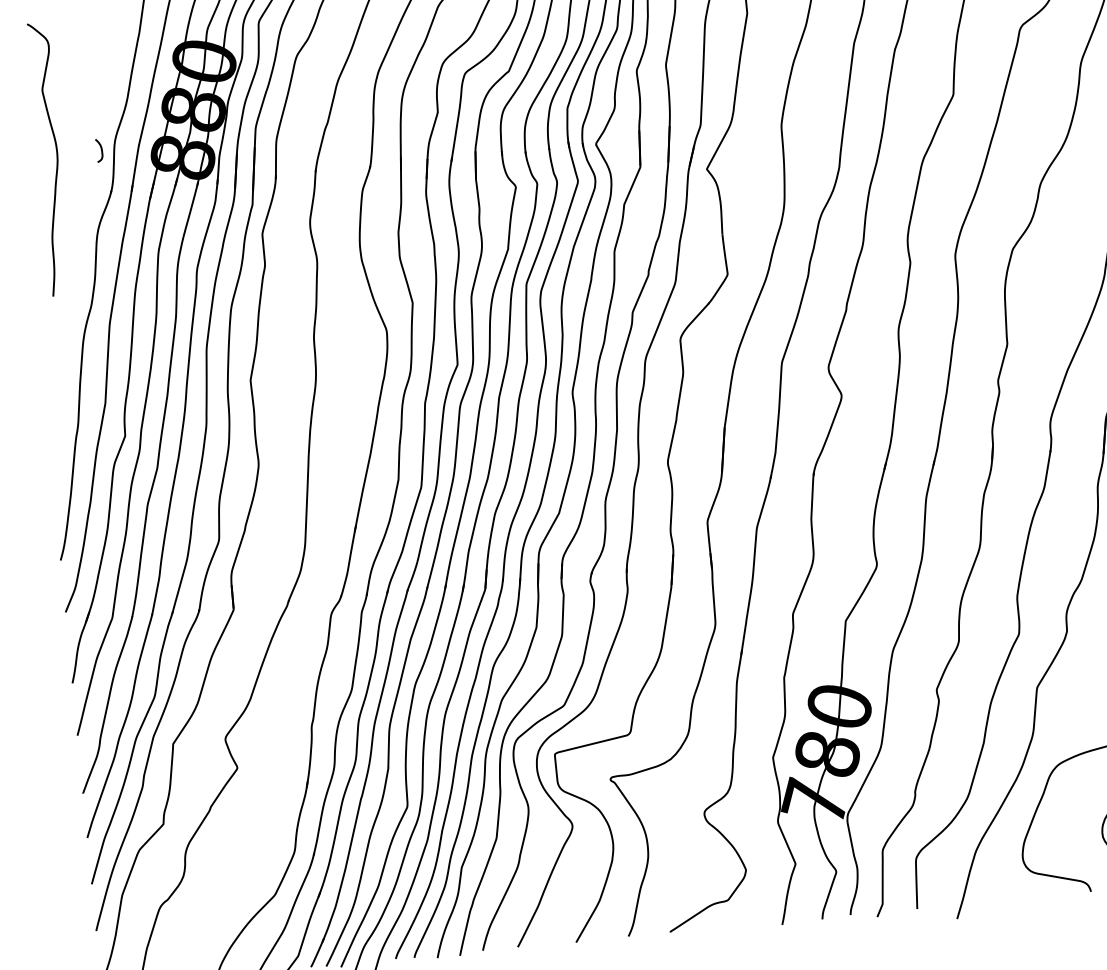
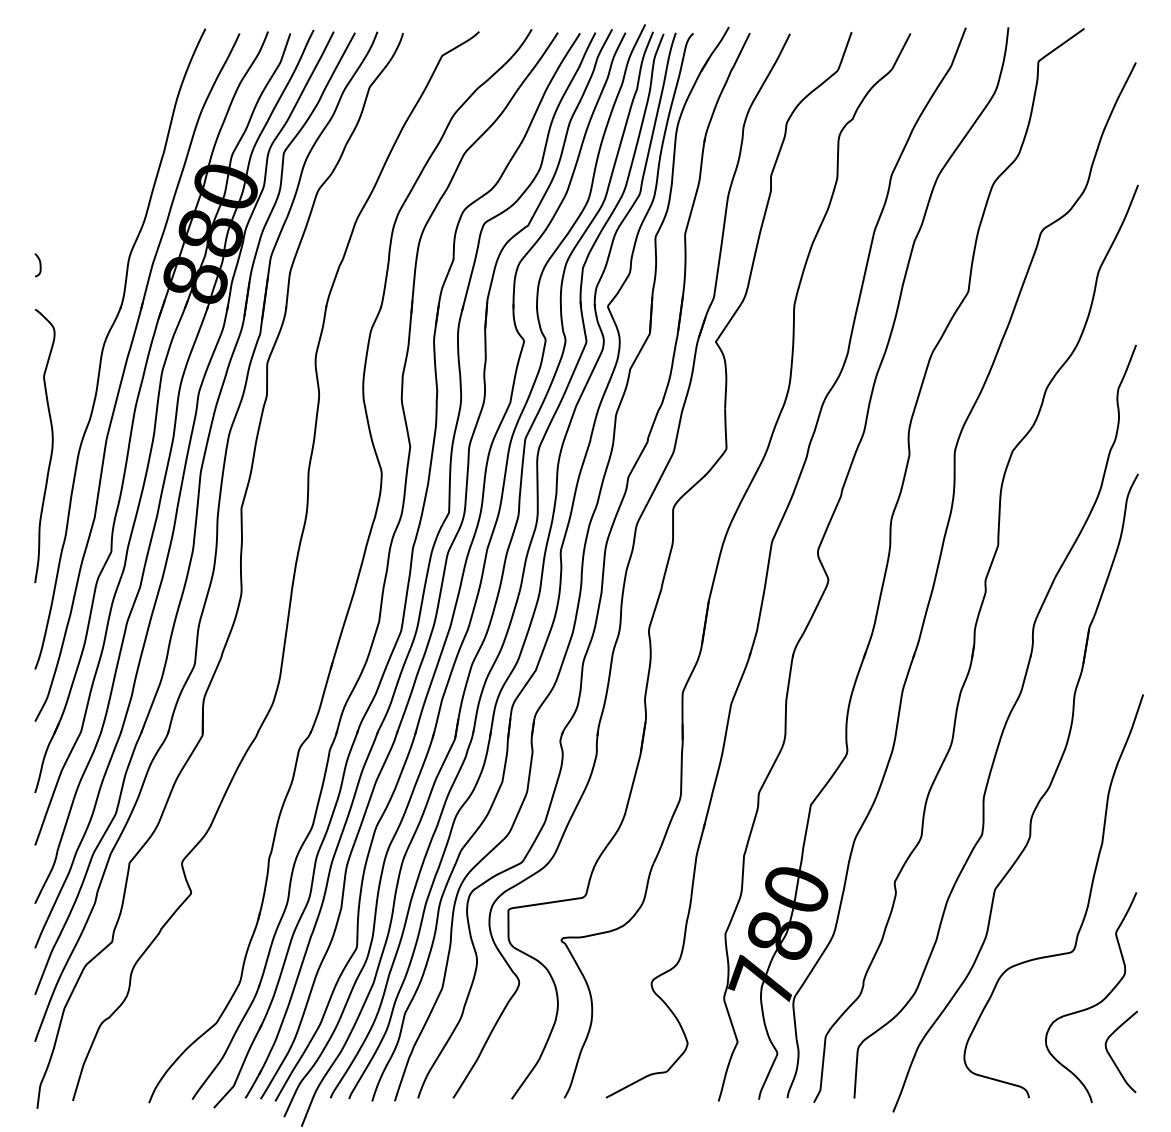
curve: (100, 150) -> (39, 265), moved
curve: (56, 159) -> (51, 446), moved

